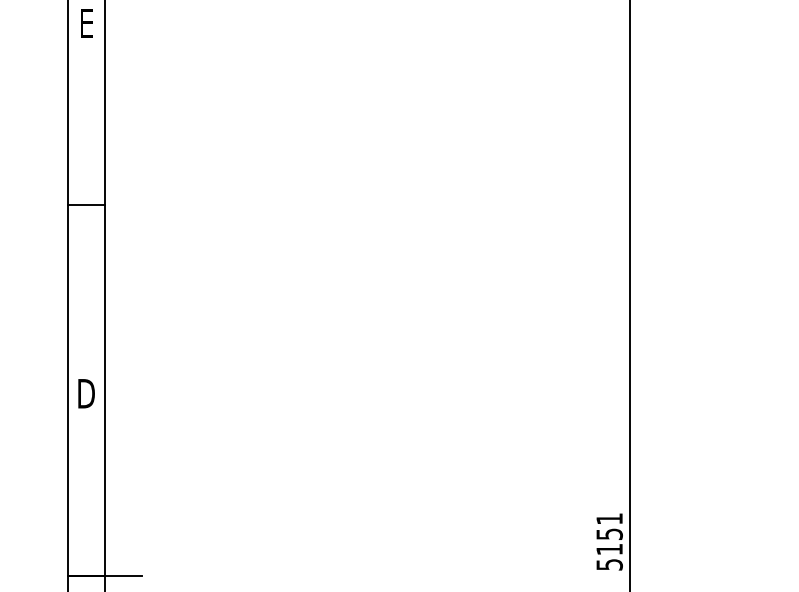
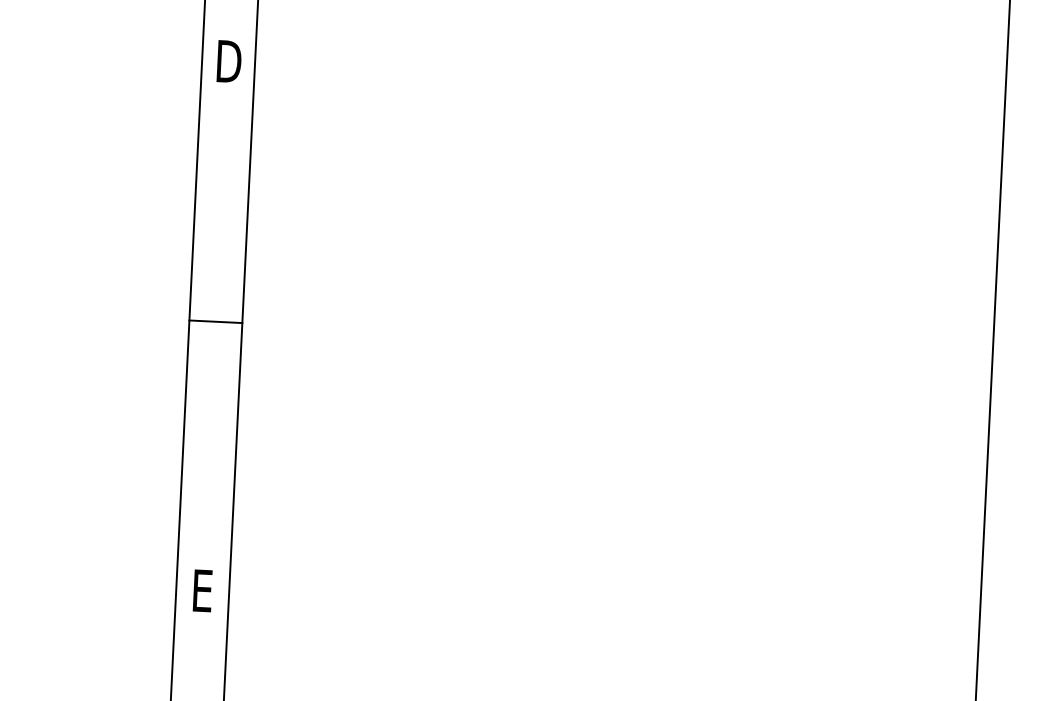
text: (86, 22) -> (228, 60), E -> D
text: (86, 393) -> (202, 590), D -> E

